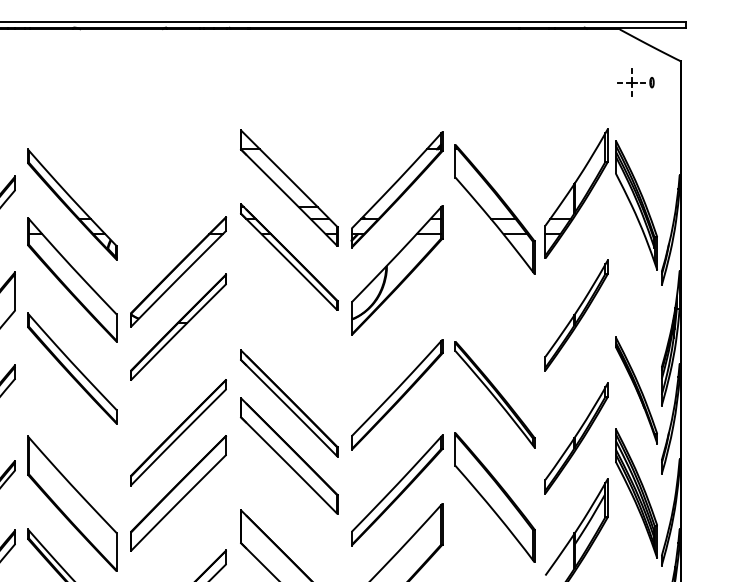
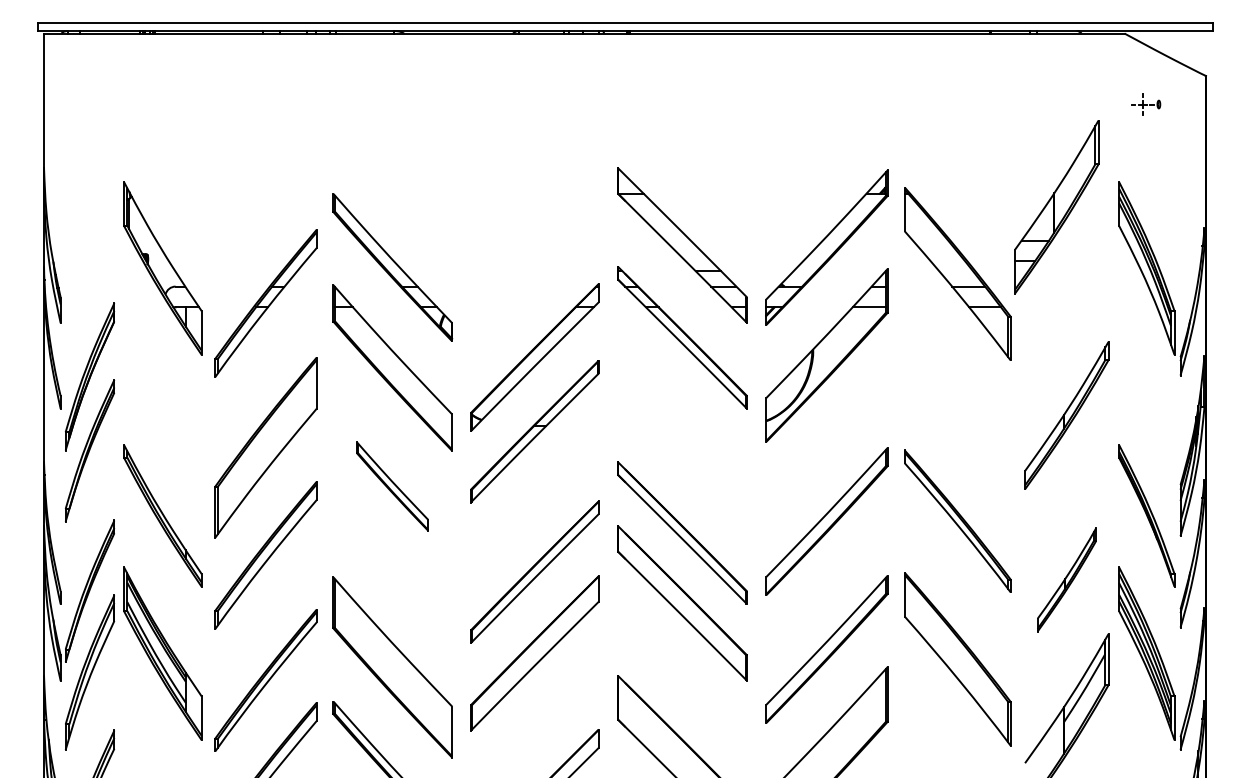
part: (635, 82) -> (1145, 104), size x0.6
part: (576, 194) -> (1056, 207), moved
part: (72, 368) -> (392, 486), size x0.6
part: (576, 438) -> (1066, 579), size x0.7

